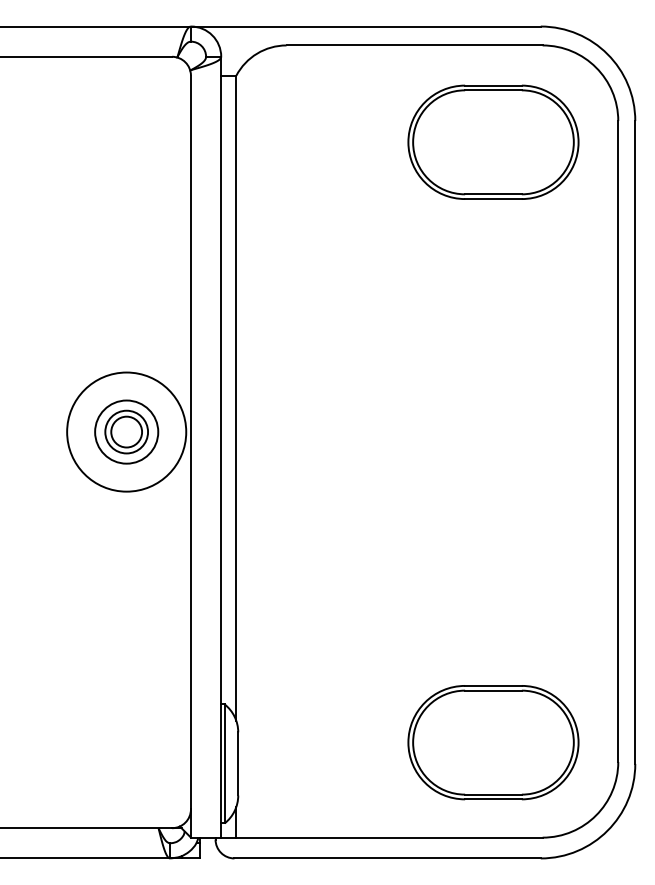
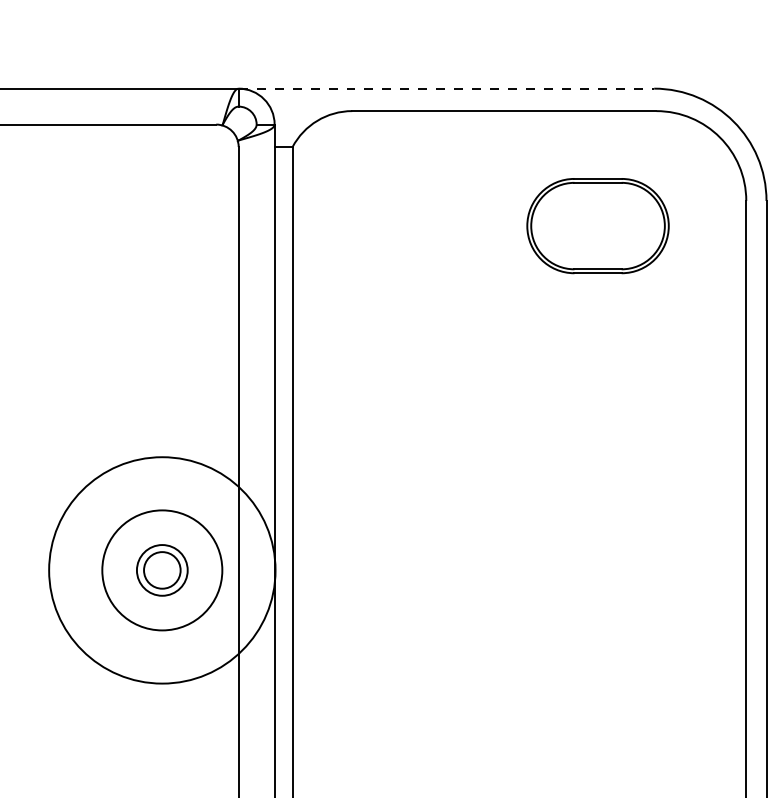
line: (365, 26) -> (446, 88), solid -> dashed
part: (493, 141) -> (598, 225), size x0.7
circle: (126, 431) -> (162, 569), size x1.6
circle: (126, 431) -> (162, 569), size x1.6

